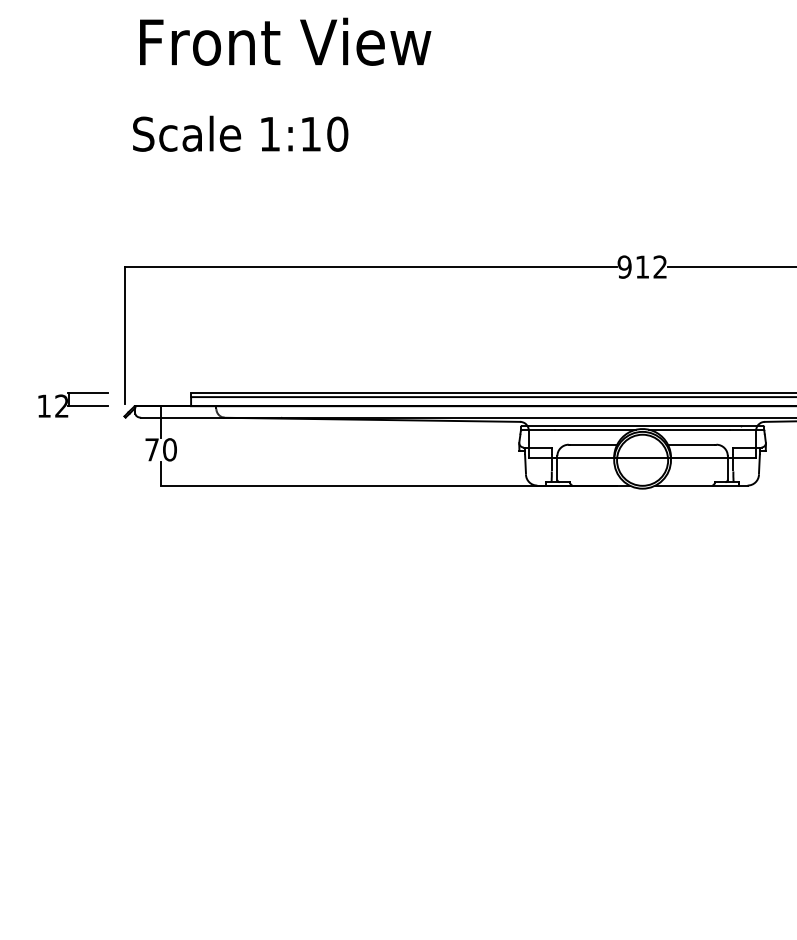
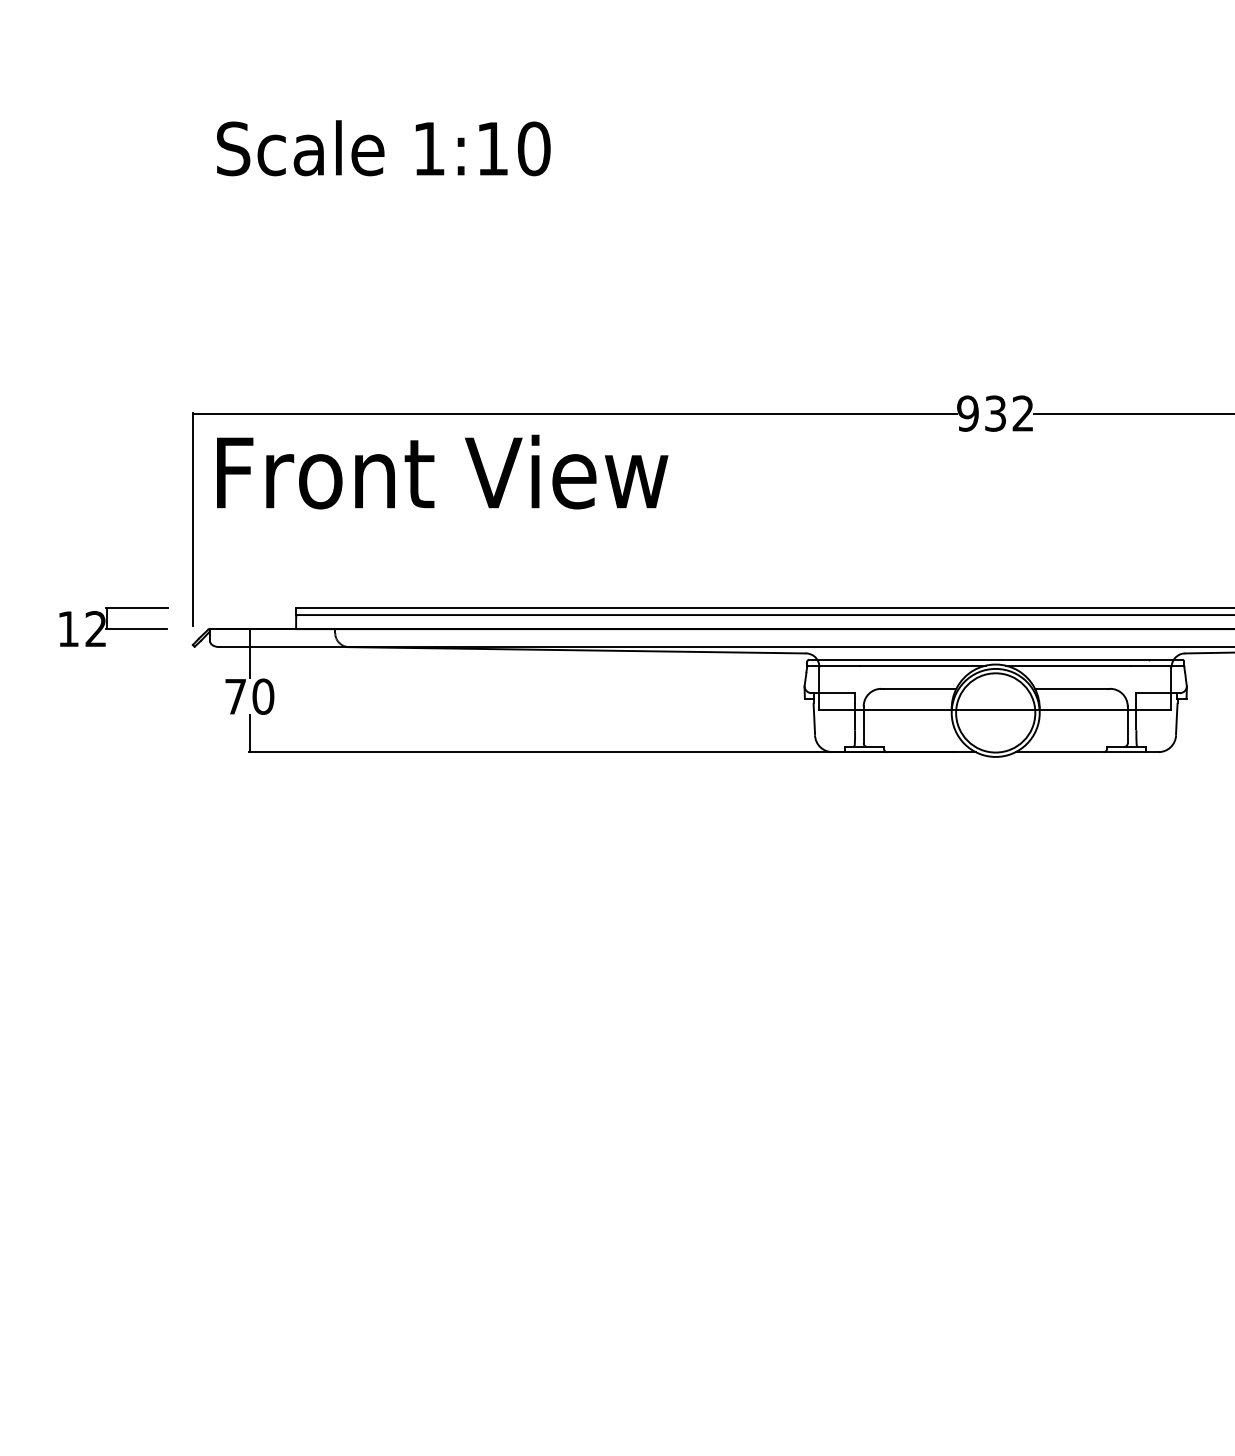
text: (285, 41) -> (442, 471), moved
text: (240, 133) -> (383, 147), moved
text: (642, 266) -> (995, 412), 912 -> 932

